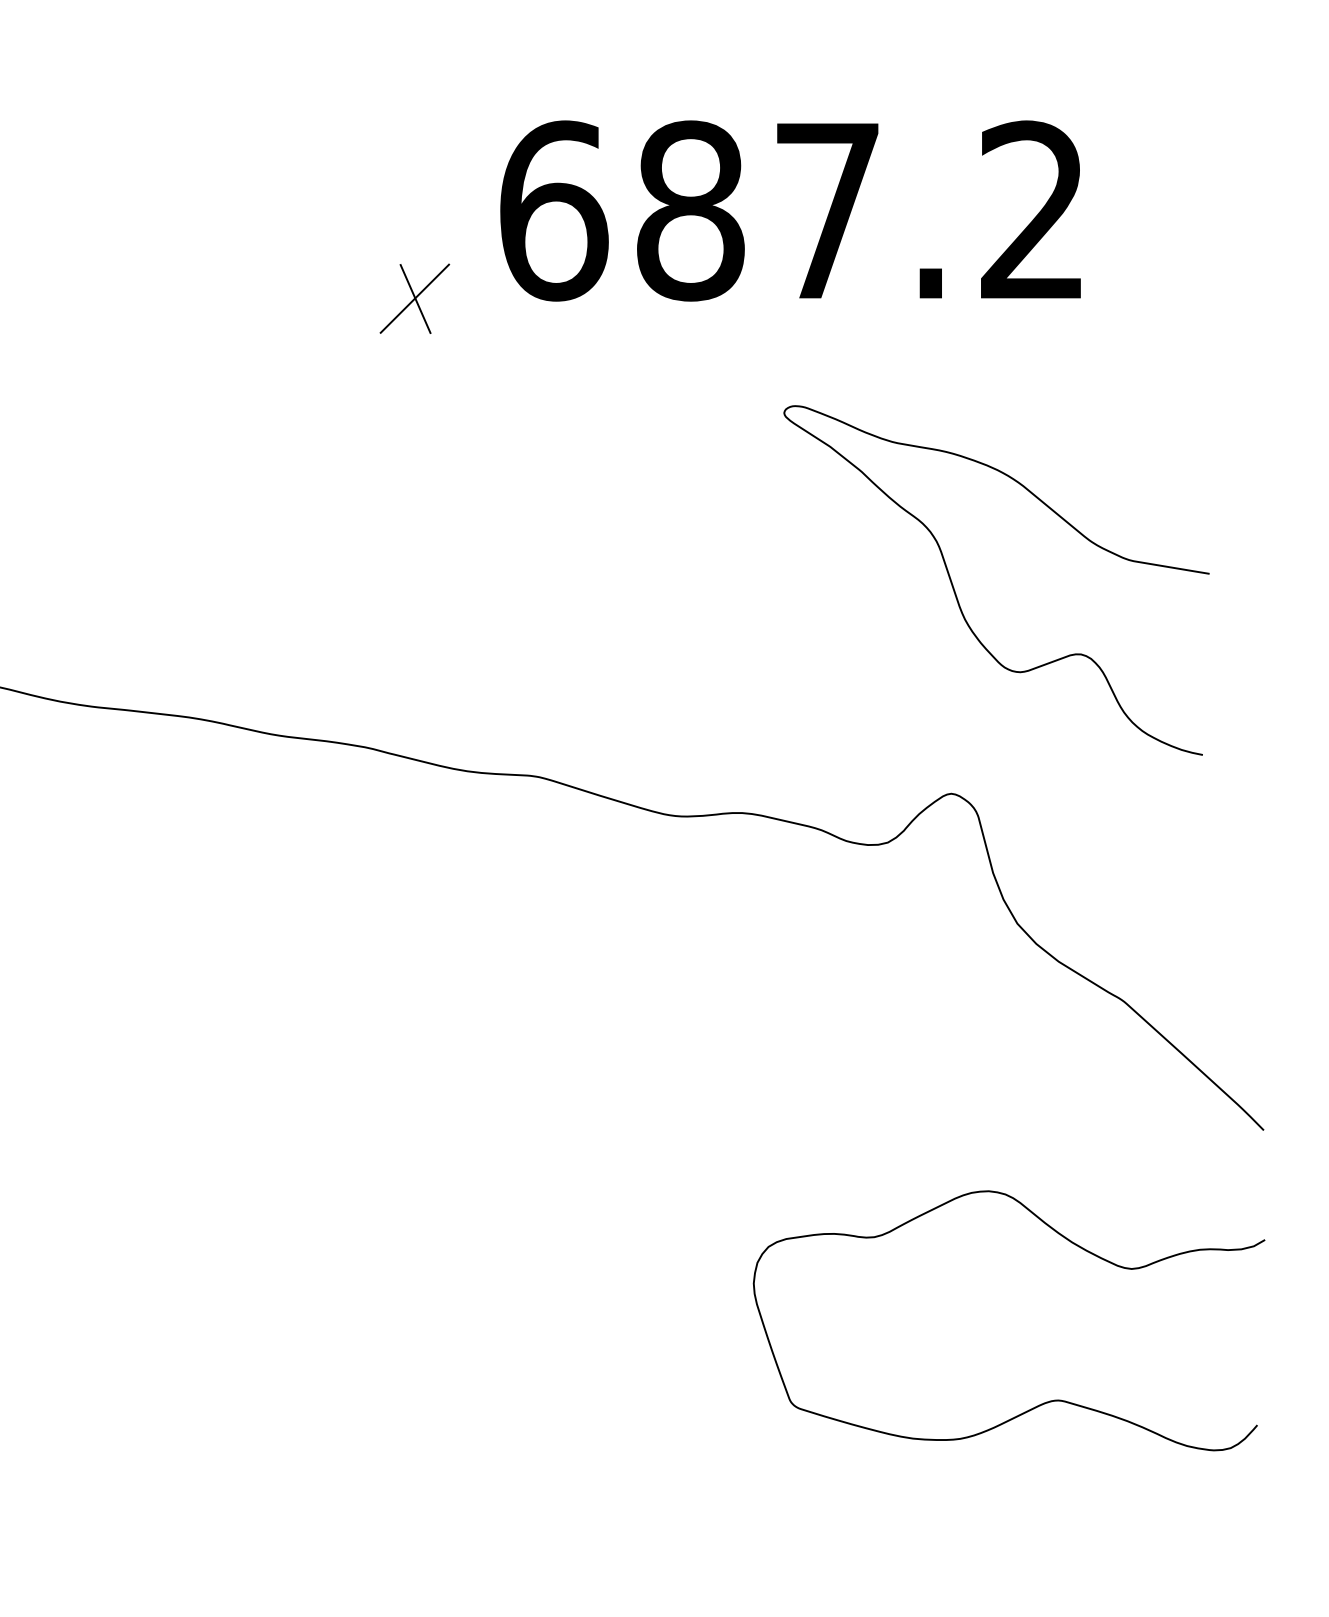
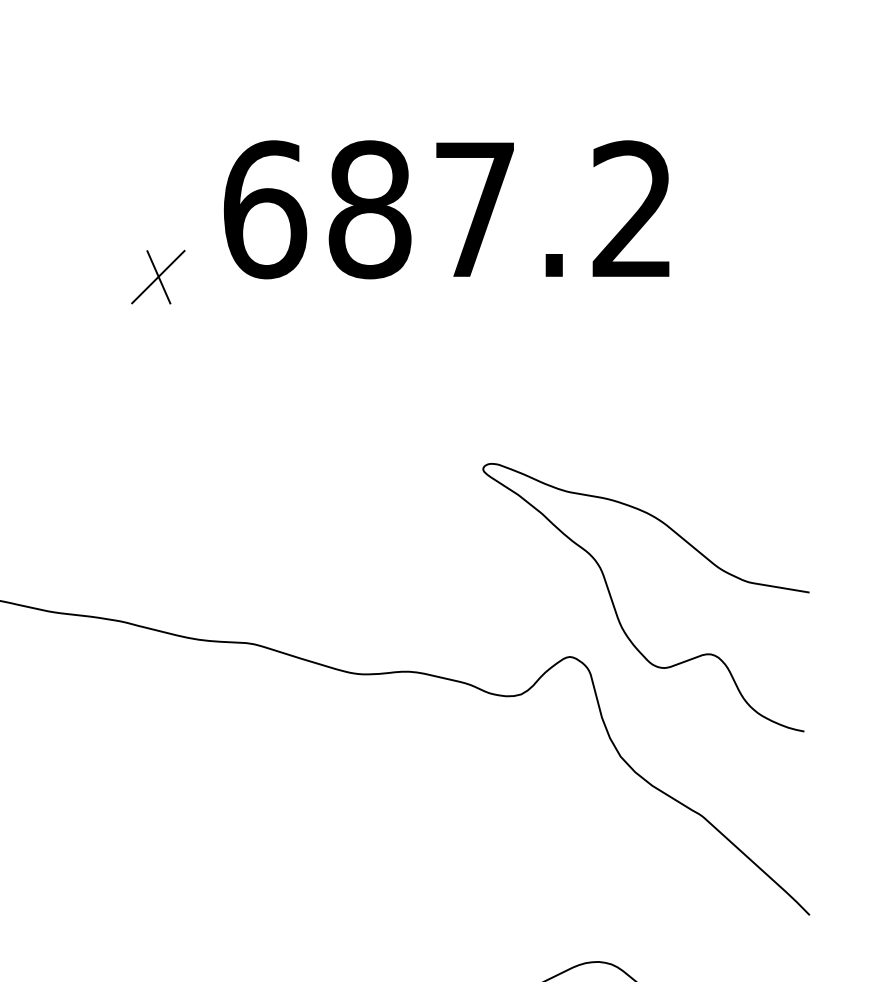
curve: (956, 593) -> (615, 607), moved

